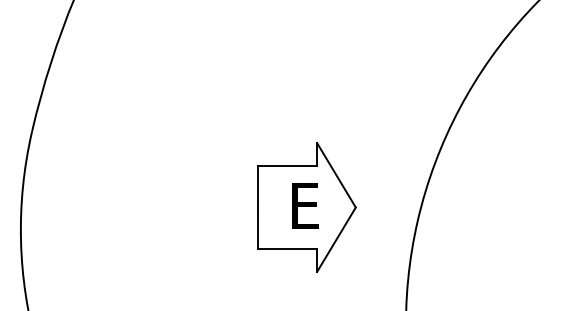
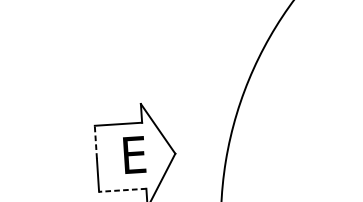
line: (258, 186) -> (96, 141), solid -> dashed
line: (287, 248) -> (122, 190), solid -> dashed

